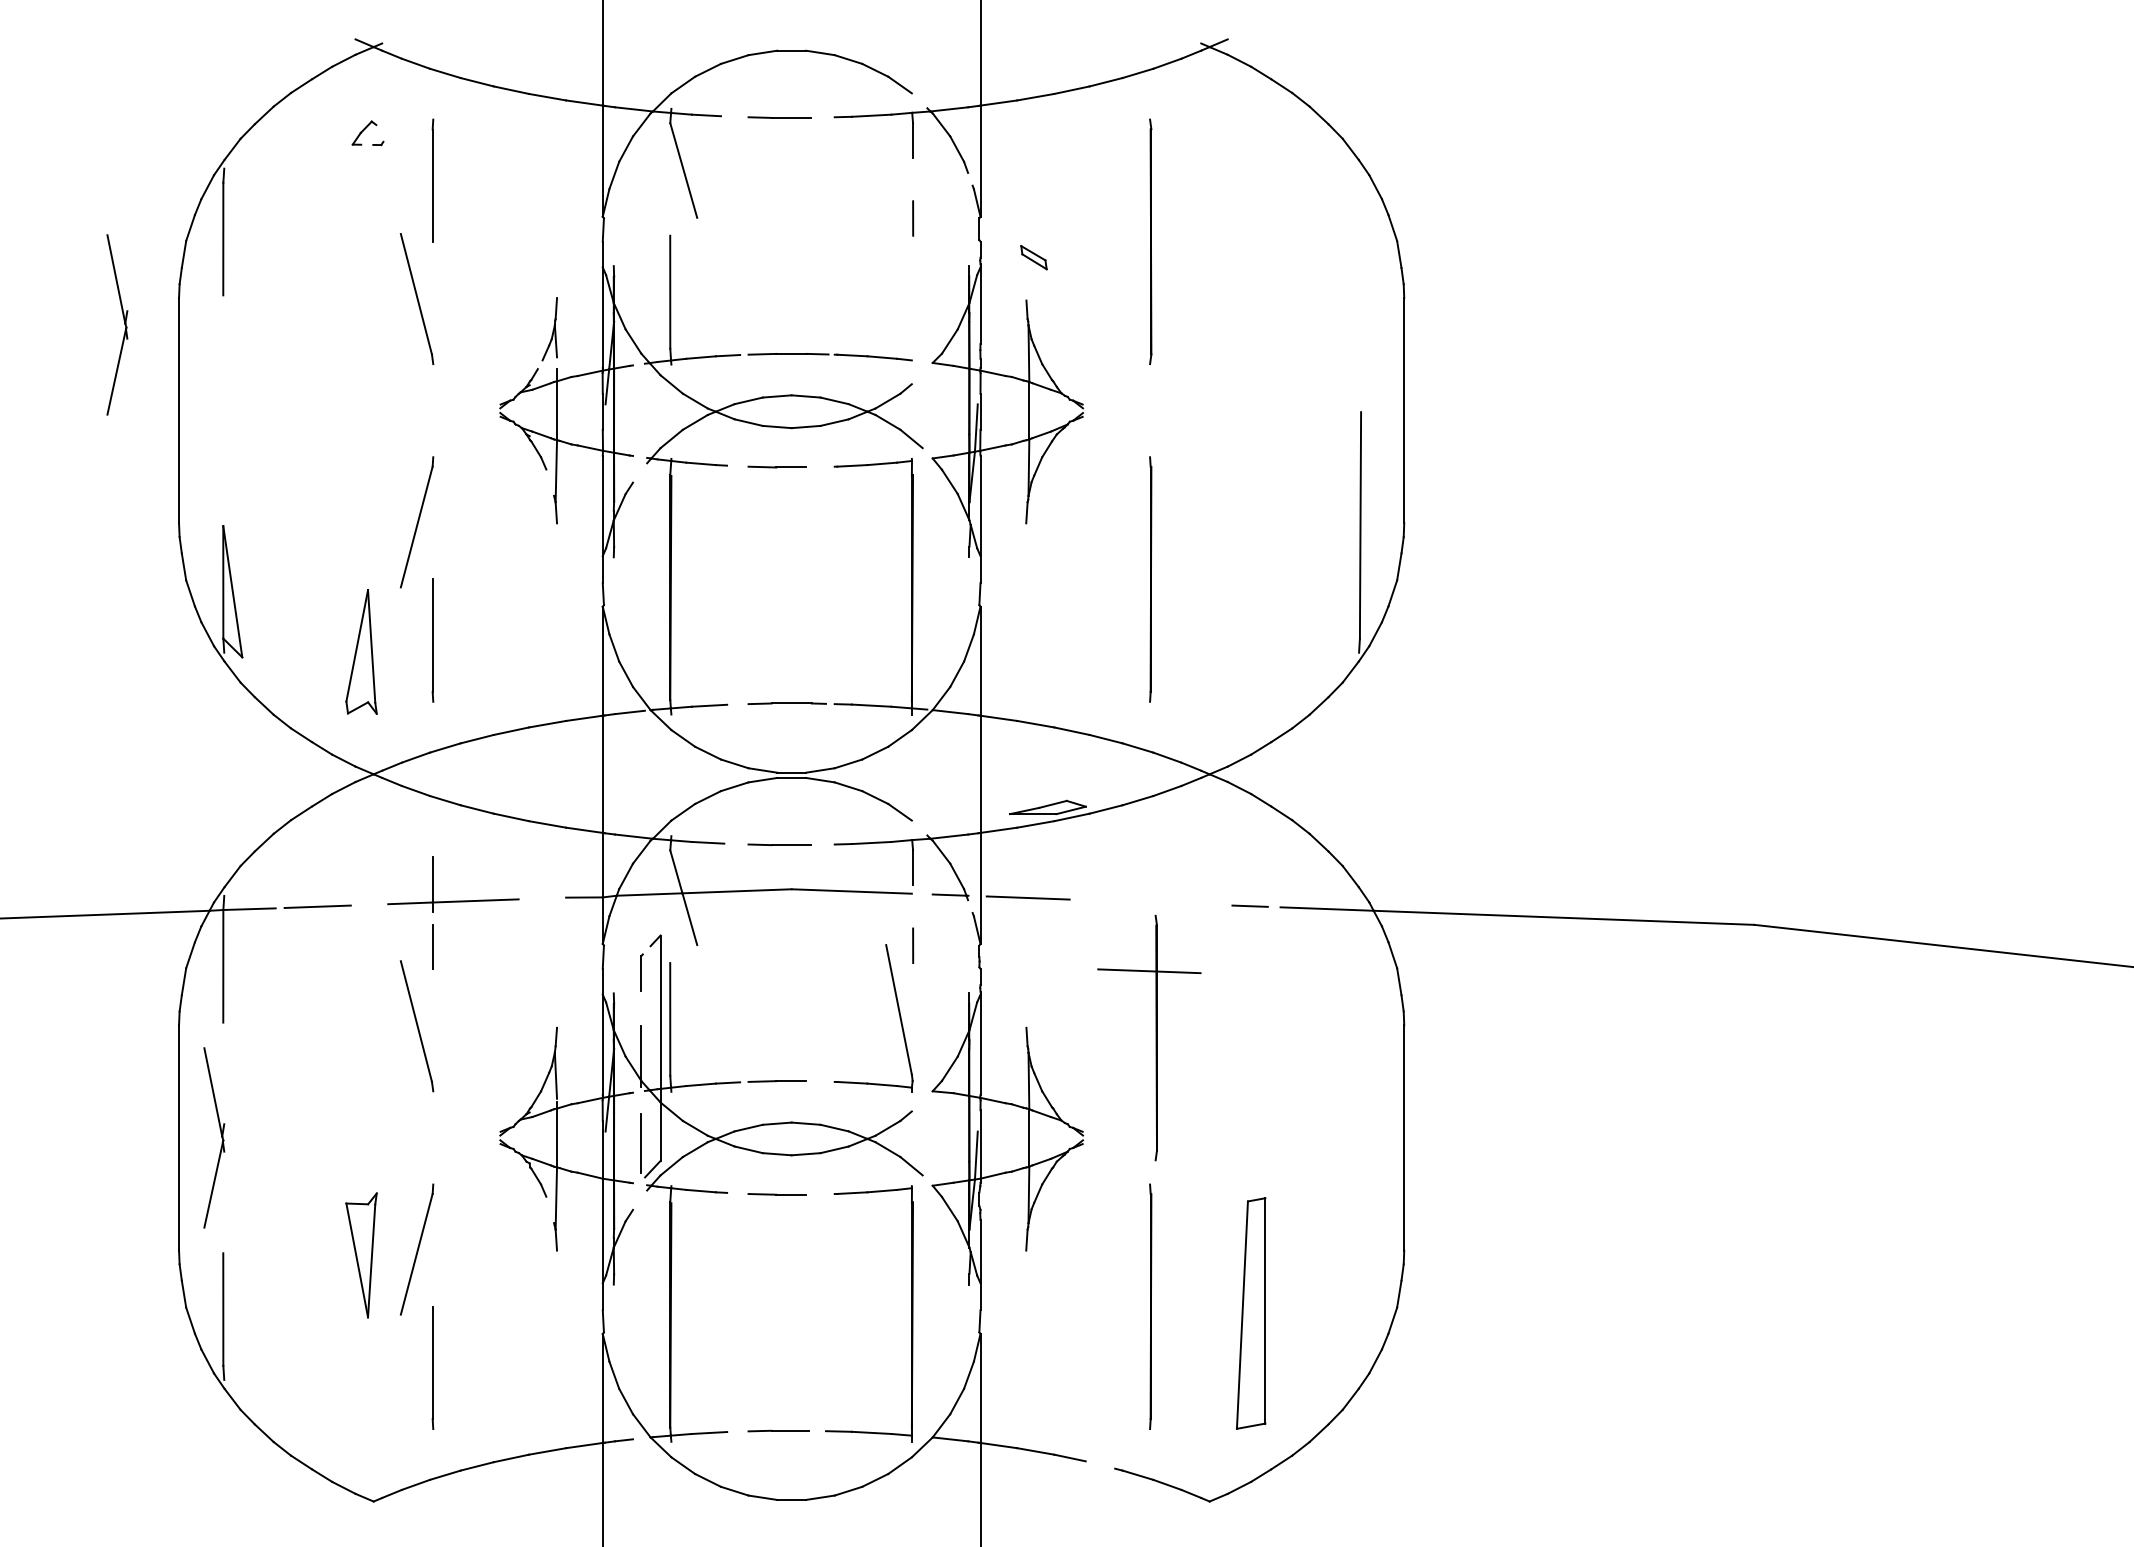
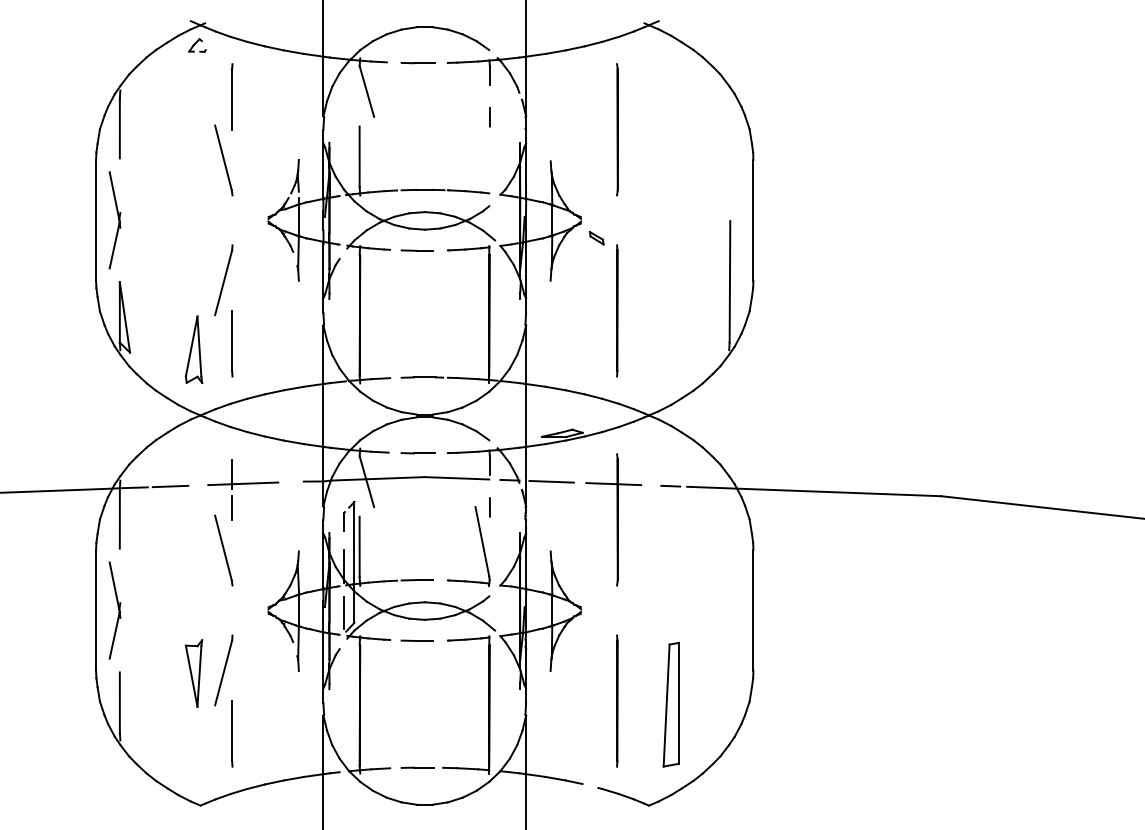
part: (368, 133) -> (197, 45), moved
part: (1033, 258) -> (596, 238), moved
part: (116, 325) -> (114, 220), moved
part: (1149, 1037) -> (613, 519), moved

